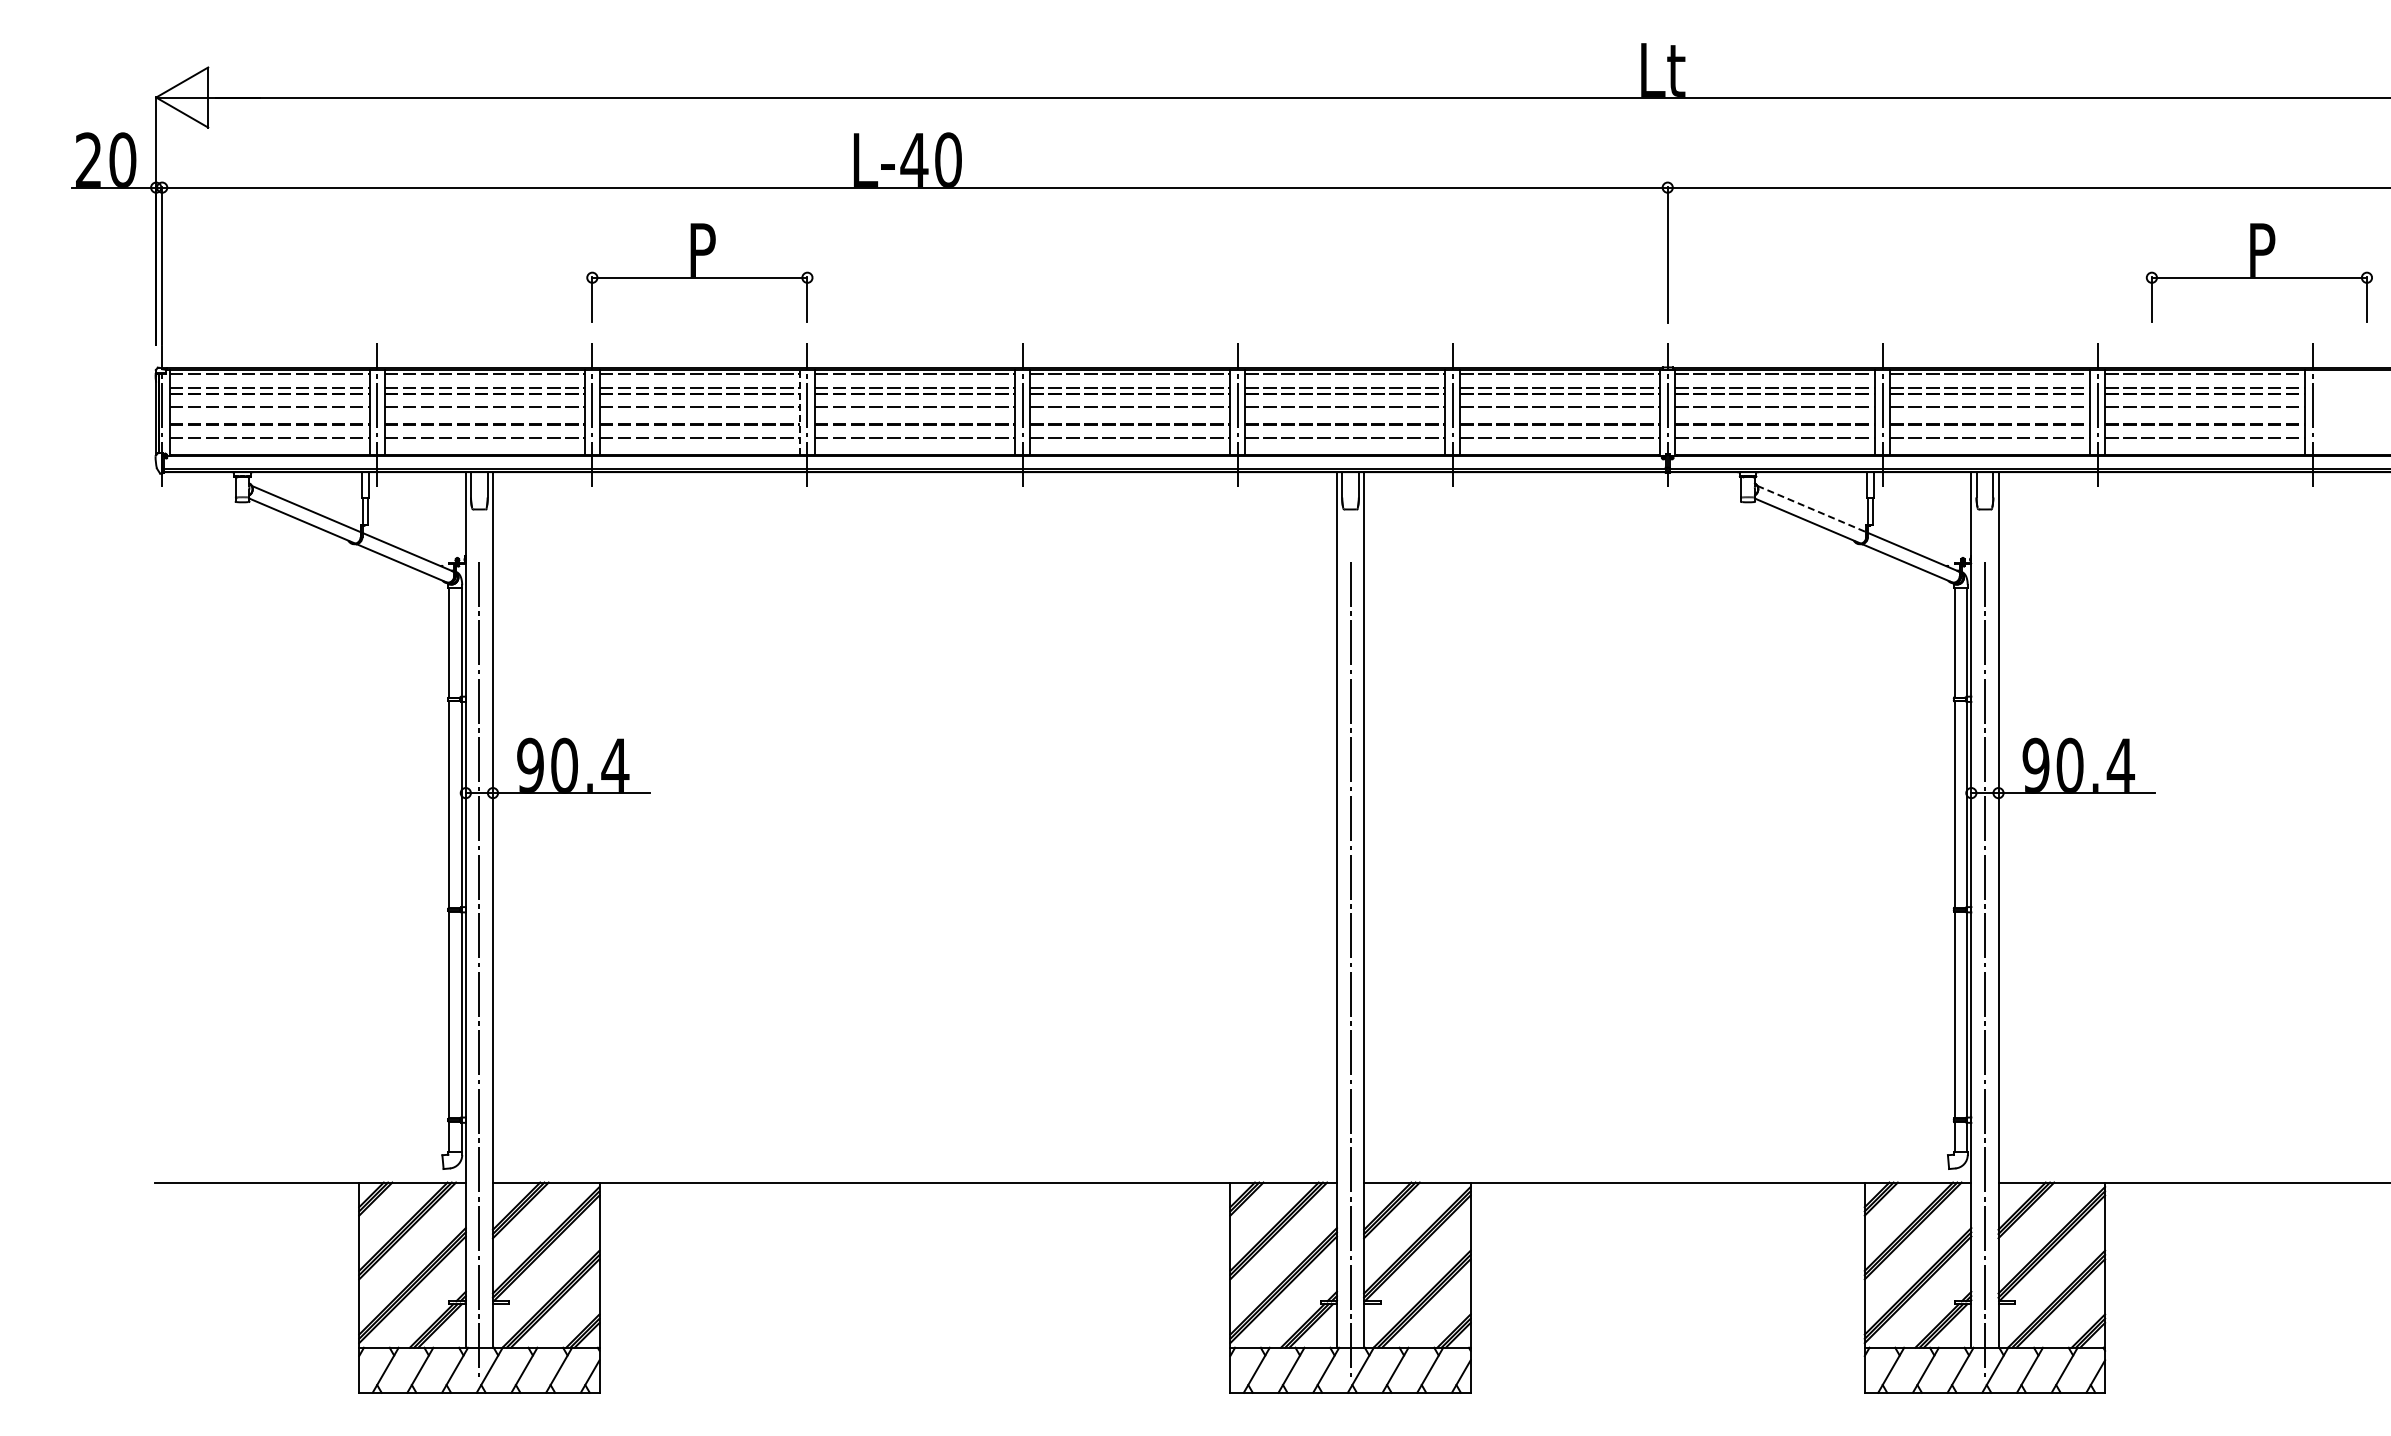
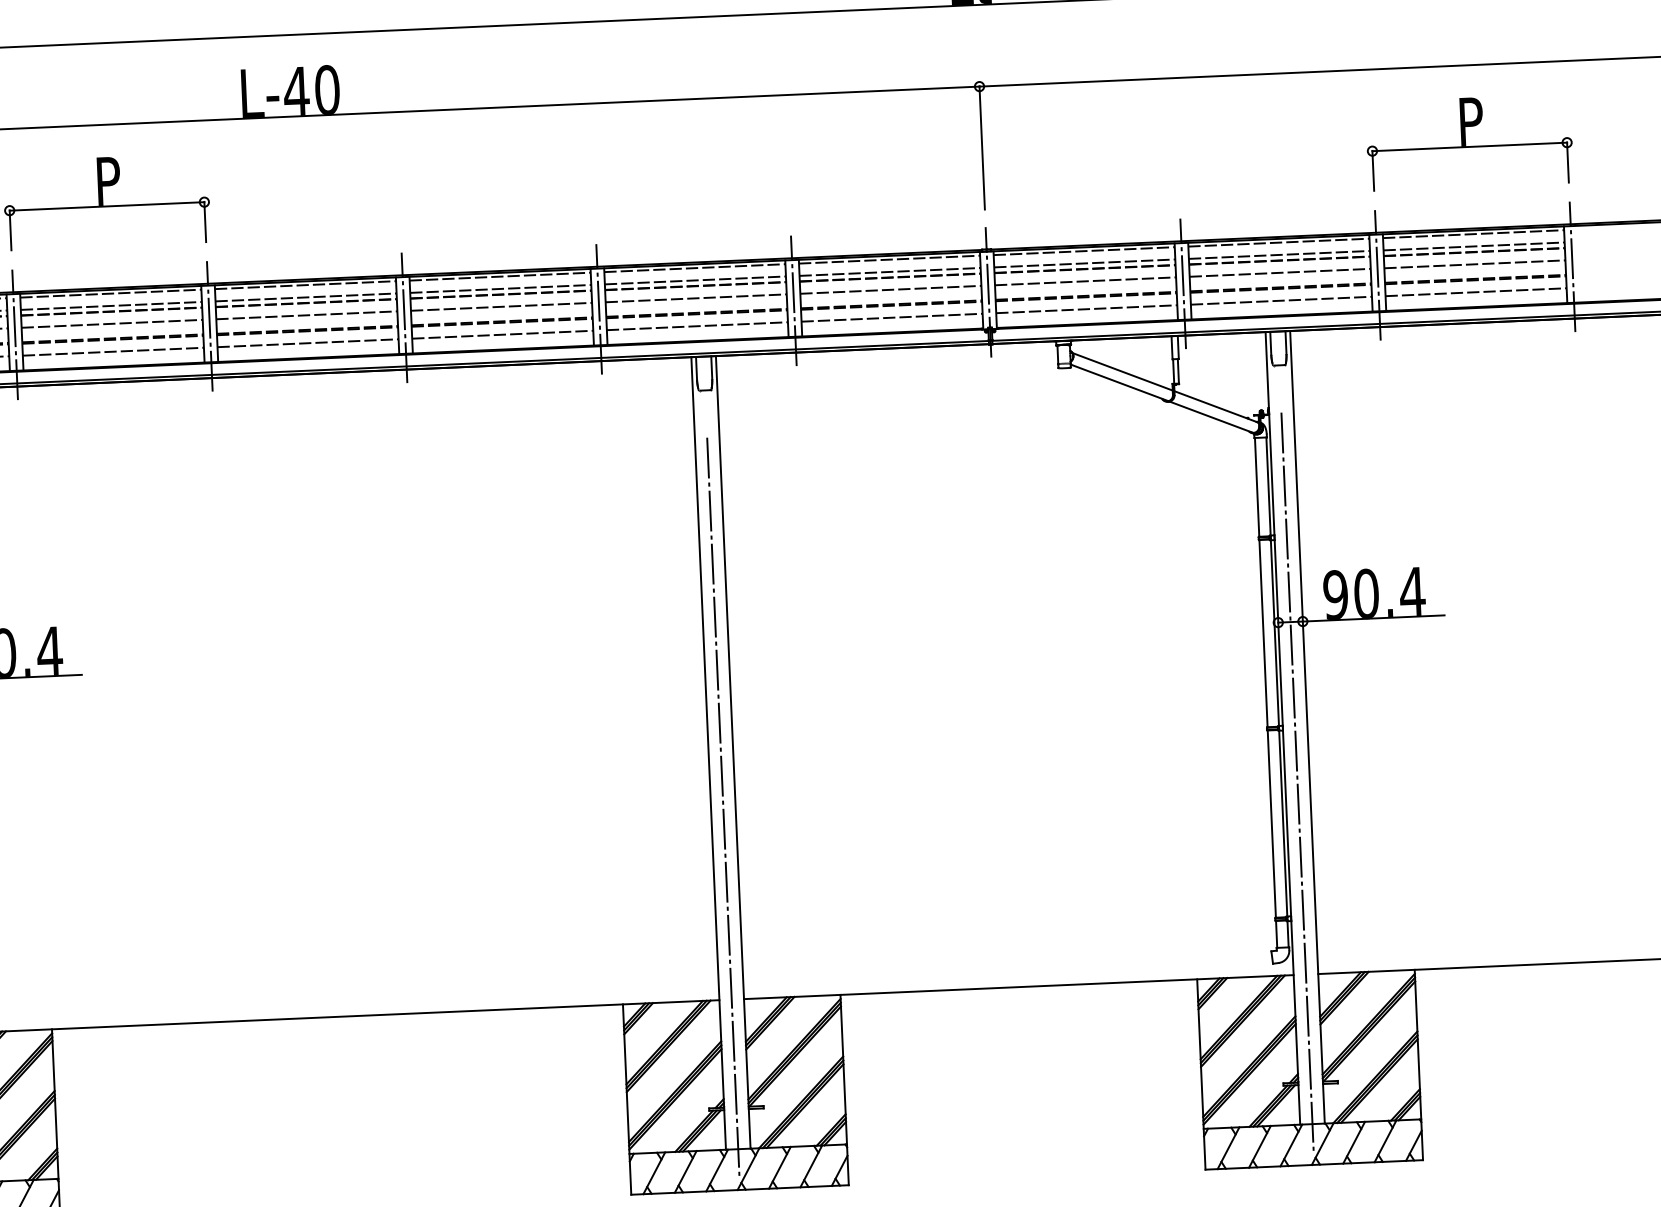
part: (2258, 272) -> (1468, 142), moved
line: (799, 411) -> (202, 323), dashed -> solid
line: (1812, 509) -> (1123, 372), dashed -> solid

